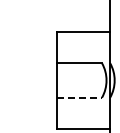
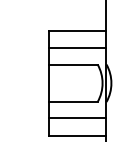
line: (83, 48) -> (77, 48), added
line: (80, 97) -> (74, 101), dashed -> solid
line: (83, 112) -> (77, 118), added

